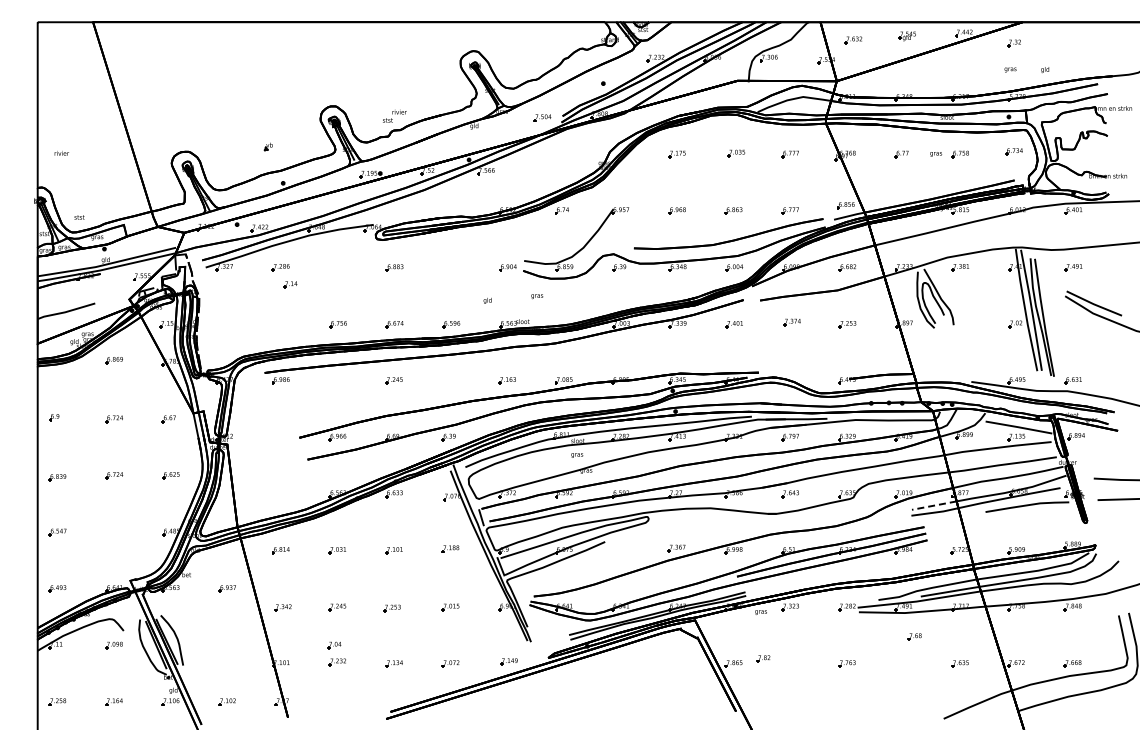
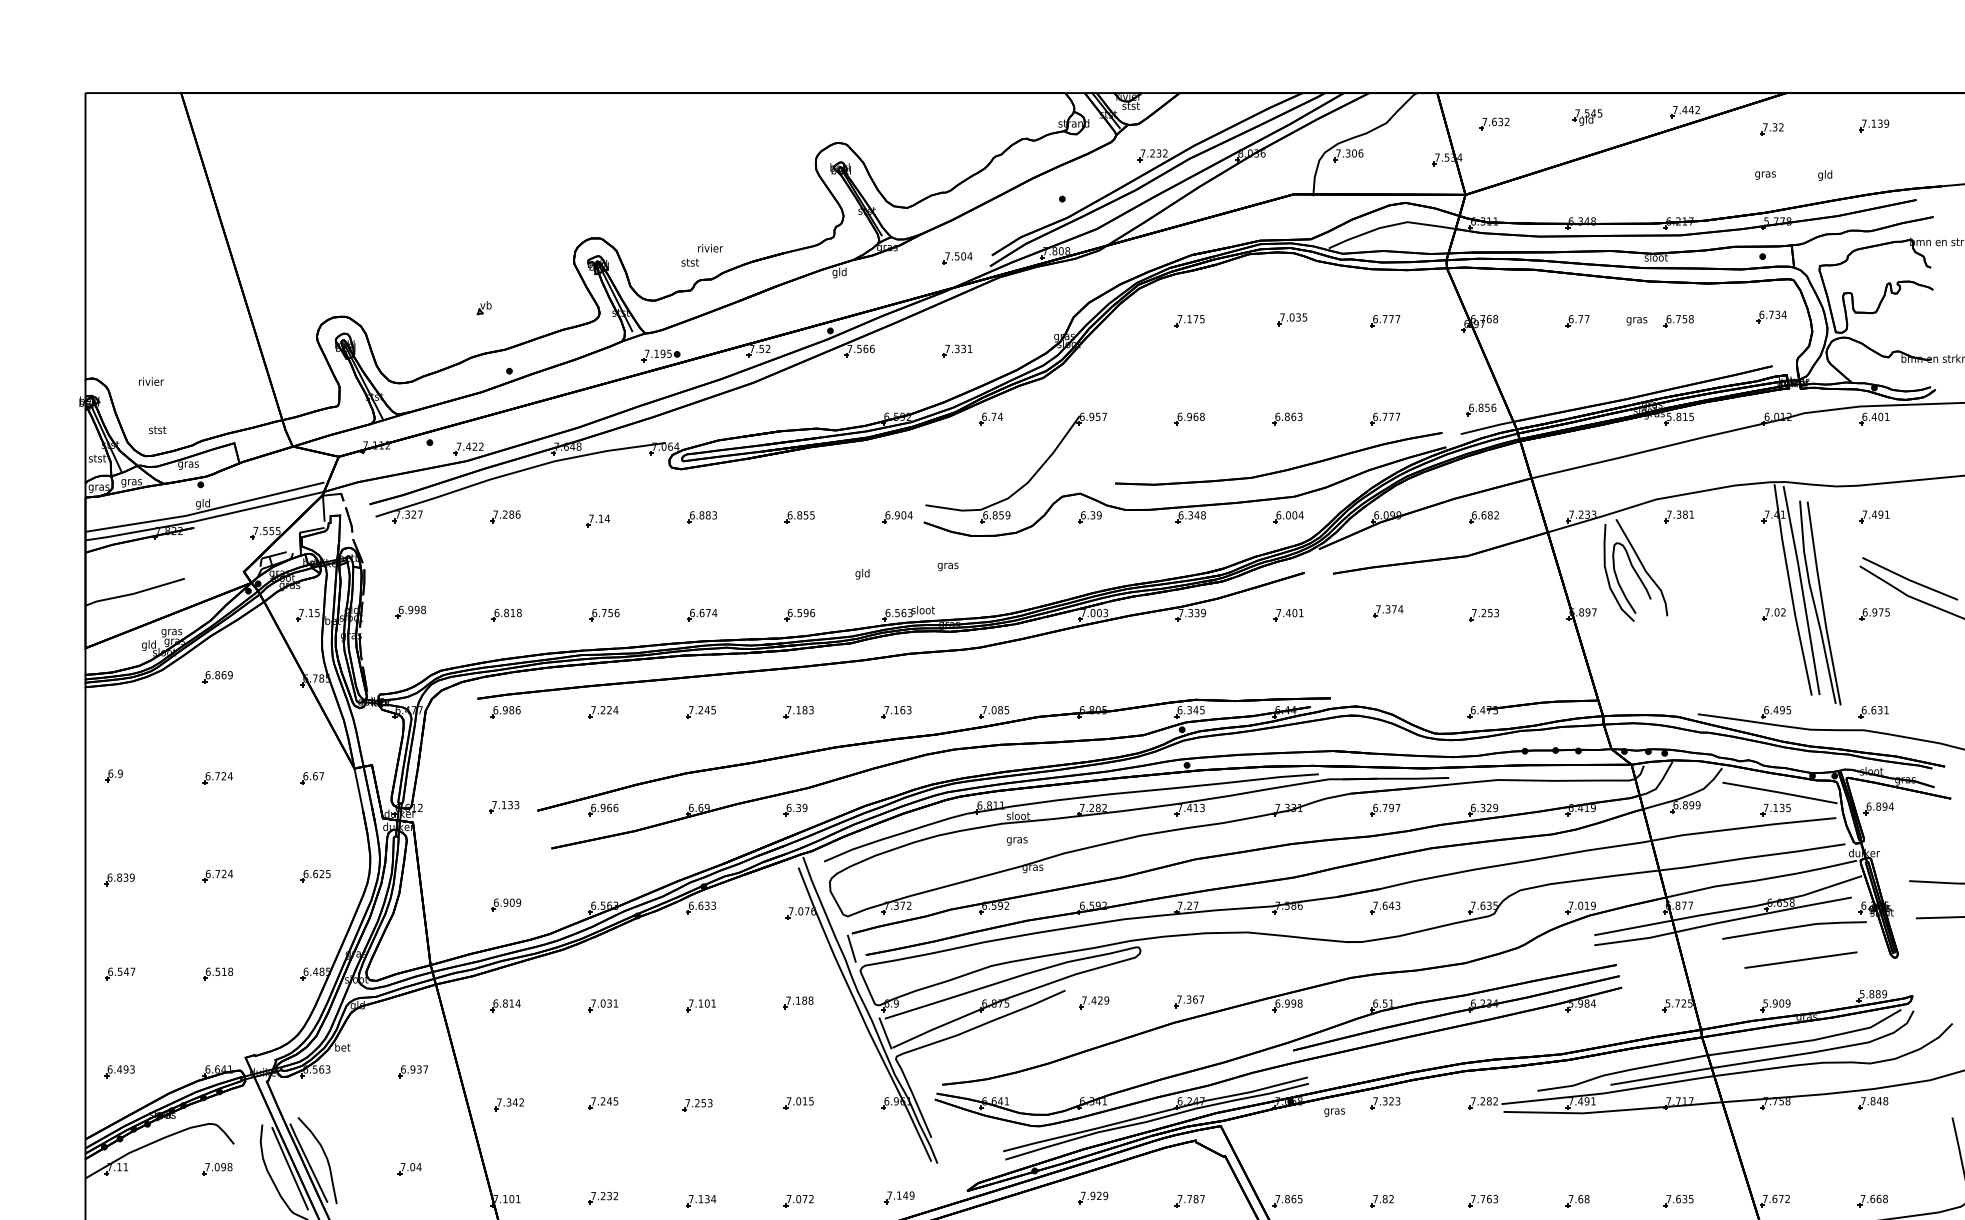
part: (1073, 41) -> (1874, 126), added
text: (61, 153) -> (150, 381), moved
part: (542, 171) -> (957, 350), added
part: (450, 267) -> (798, 516), added
part: (290, 284) -> (598, 520), moved
part: (225, 322) -> (409, 611), added
part: (281, 324) -> (506, 615), added
part: (1073, 324) -> (1874, 615), added
part: (337, 380) -> (603, 711), added
part: (450, 380) -> (798, 711), added
part: (279, 435) -> (503, 806), added
part: (280, 492) -> (504, 905), added
line: (934, 505) -> (1634, 927), dashed -> solid
line: (1030, 523) -> (1799, 958), added
part: (114, 532) -> (218, 974), added
part: (621, 548) -> (1093, 1001), added
part: (914, 636) -> (1577, 1200), moved
part: (334, 645) -> (409, 1169), moved
part: (763, 658) -> (1382, 1200), moved
part: (620, 662) -> (1091, 1198), added
part: (676, 663) -> (1188, 1200), added

